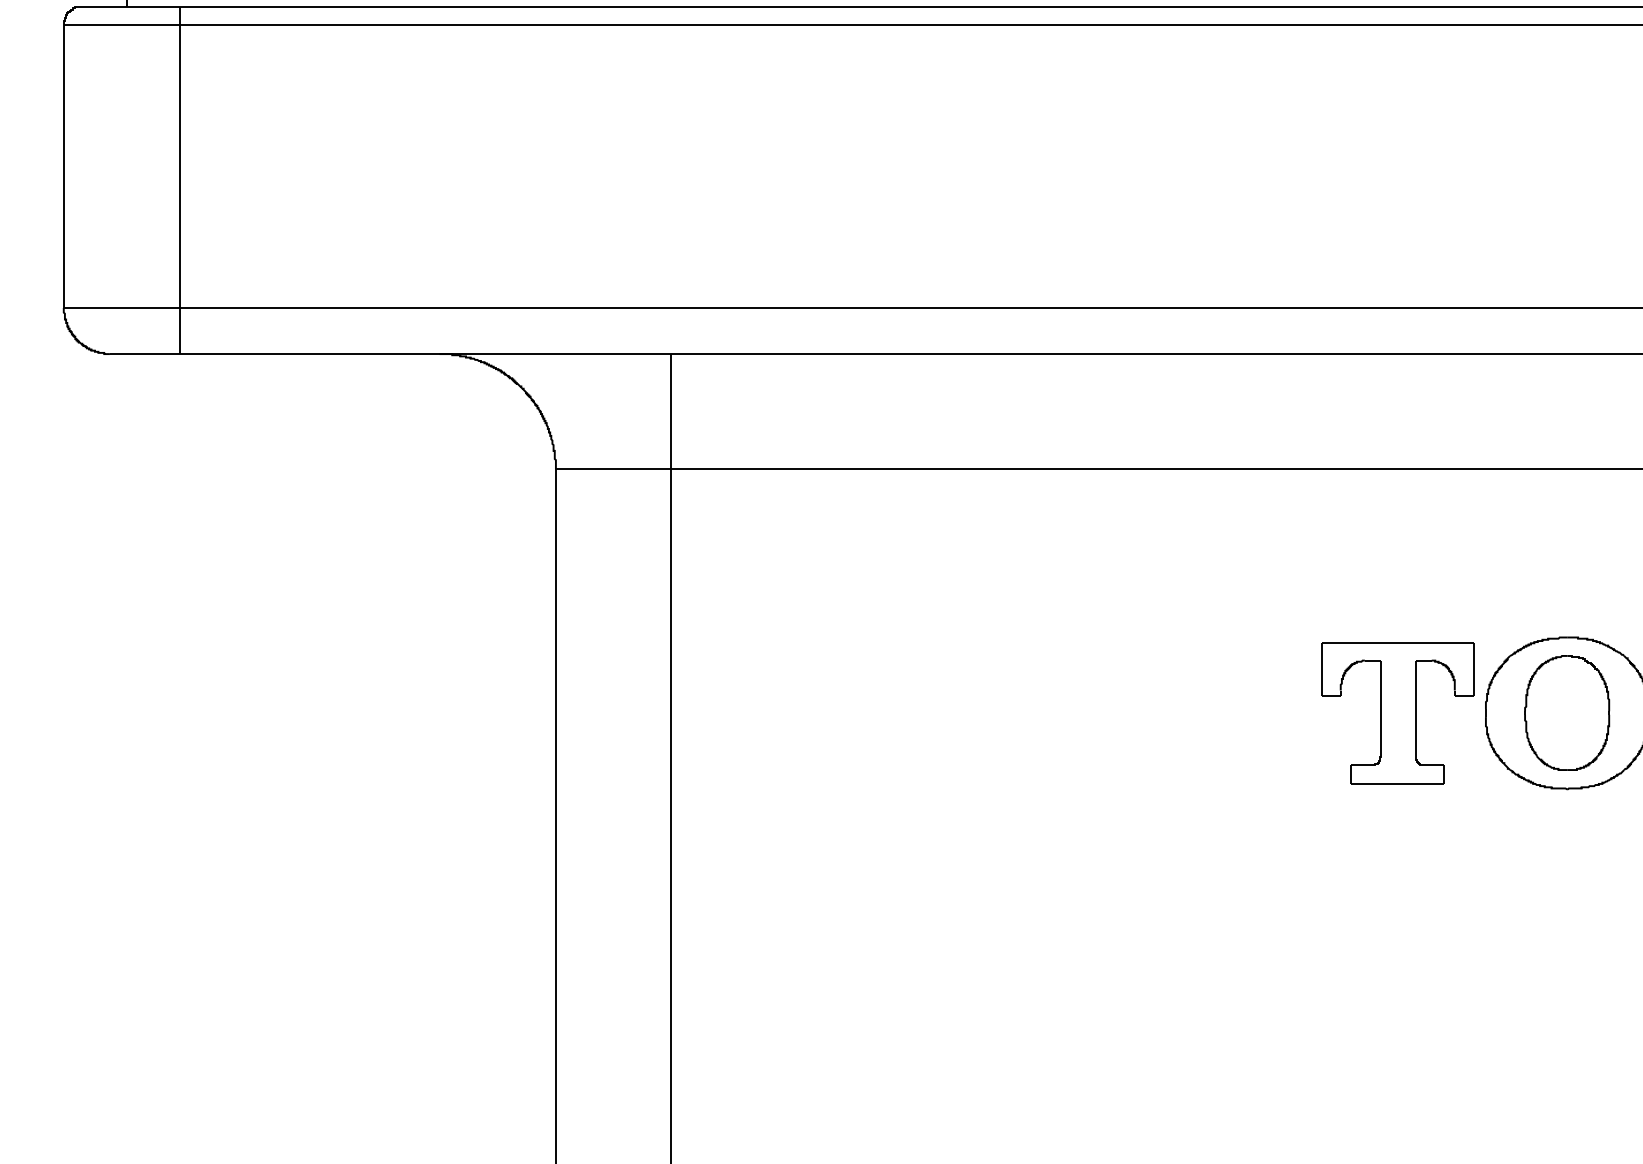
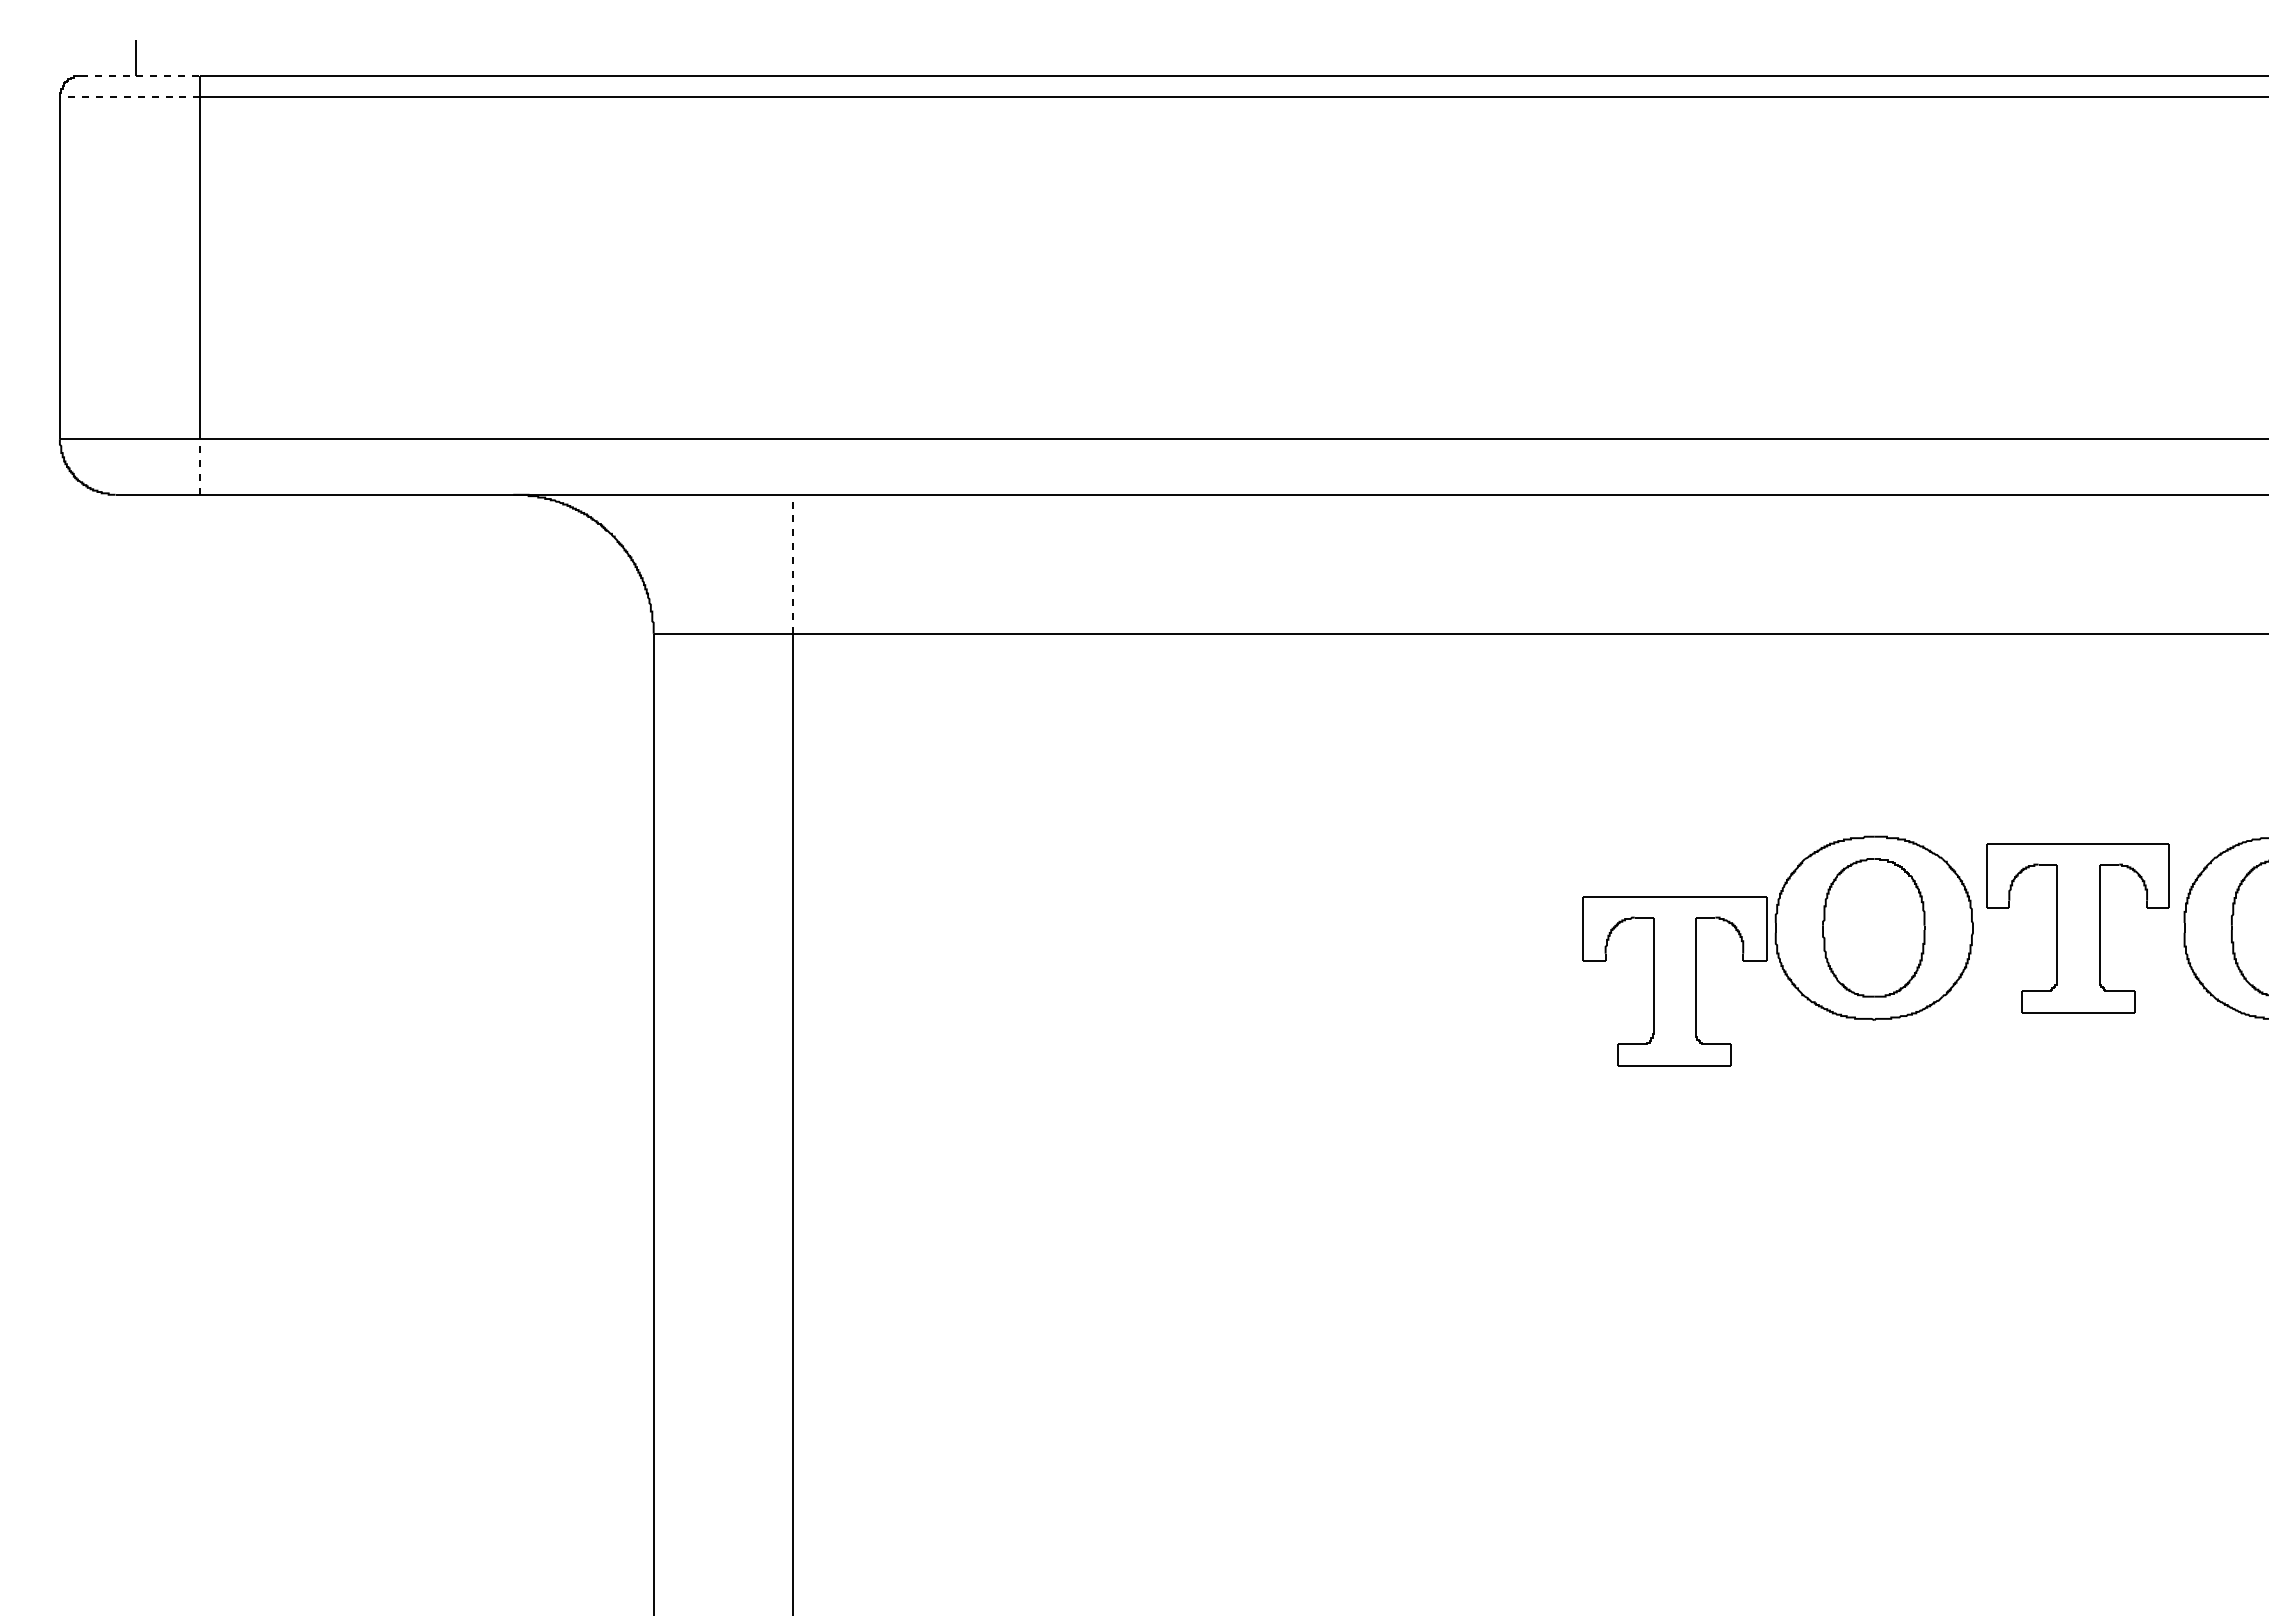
line: (130, 7) -> (140, 76), solid -> dashed
line: (121, 24) -> (129, 97), solid -> dashed
line: (180, 330) -> (200, 466), solid -> dashed
line: (670, 411) -> (792, 563), solid -> dashed
part: (1397, 713) -> (1674, 981), moved

